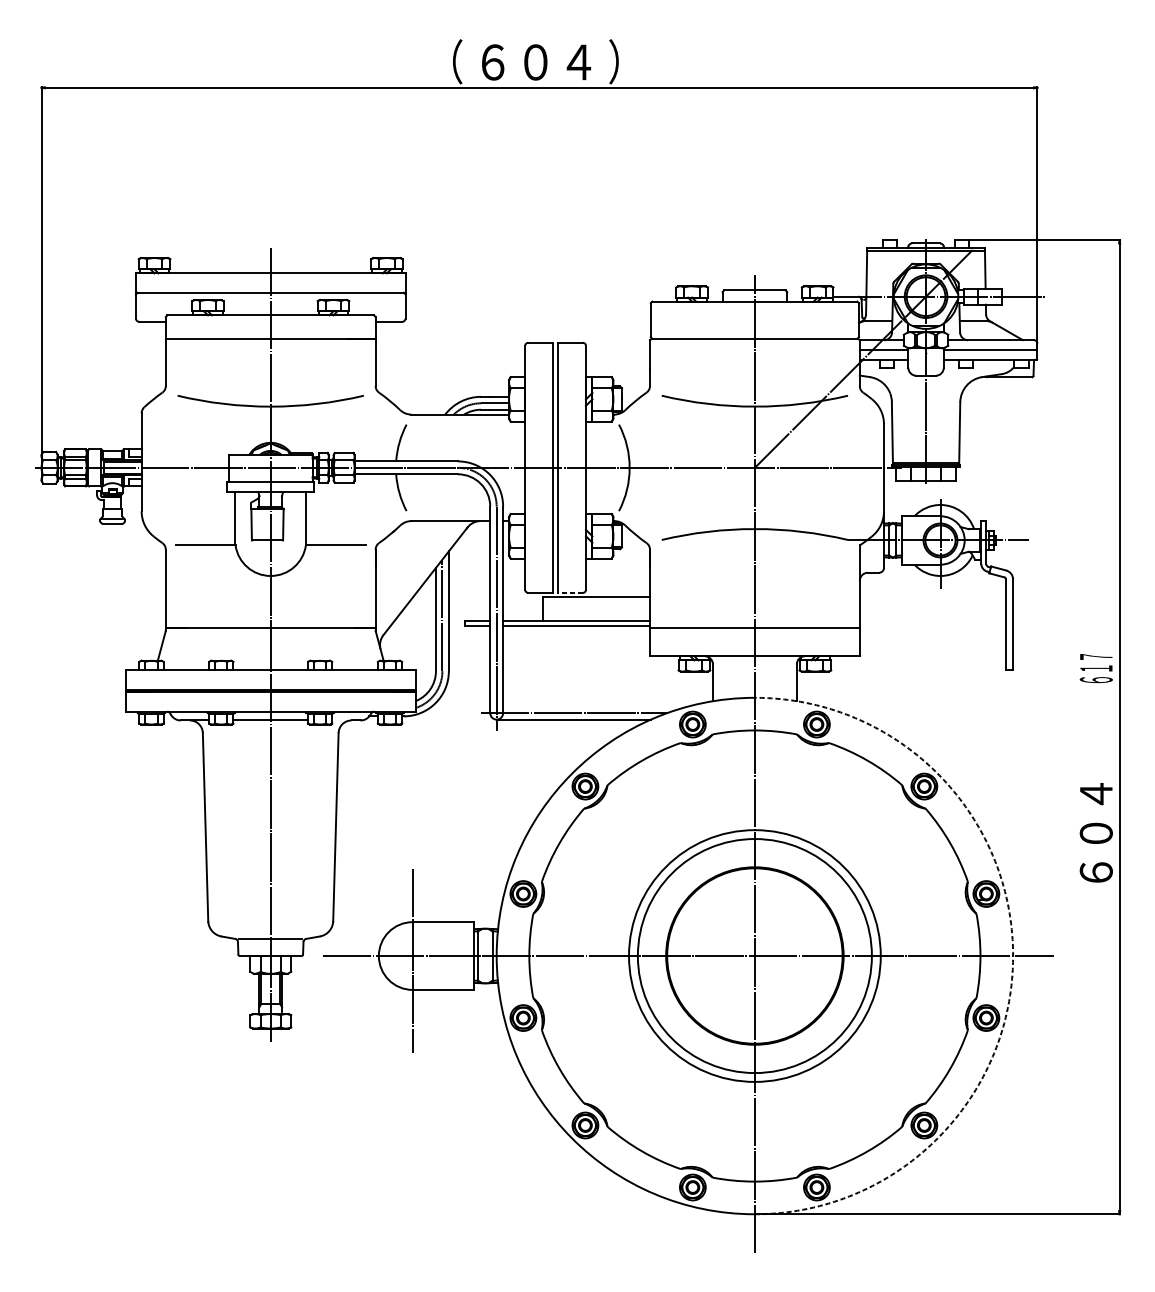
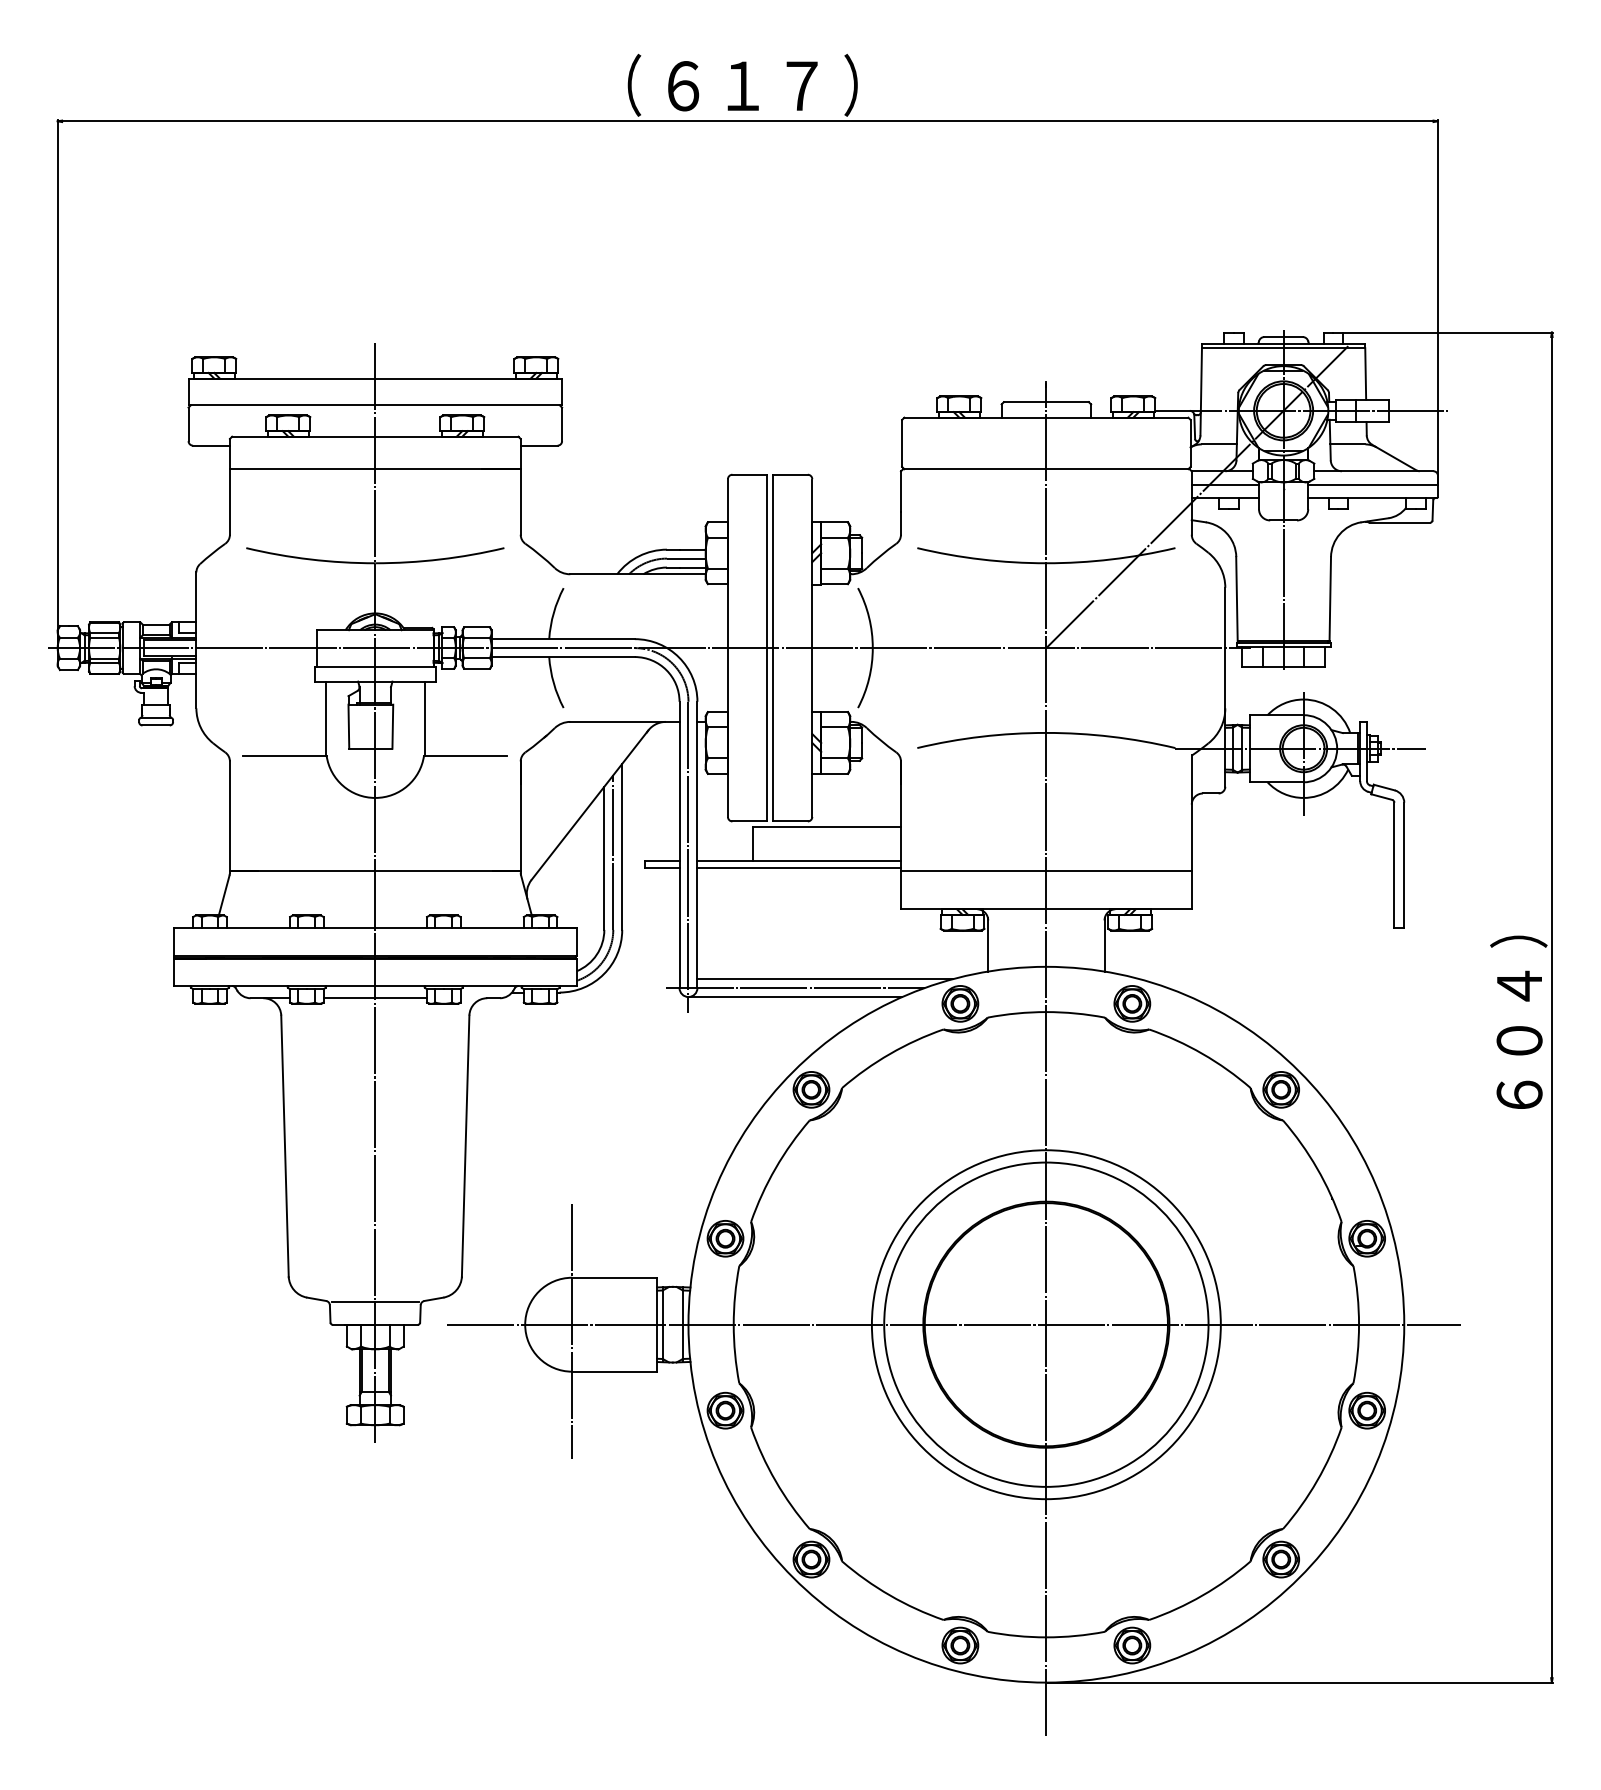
text: (557, 62) -> (772, 86), ６０４ -> ６１７
line: (570, 592) -> (790, 821), dashed -> solid
text: (1095, 668) -> (1518, 926), ６１７ -> ）
line: (595, 706) -> (825, 979), added
text: (1096, 832) -> (1519, 1039), moved
arc: (1013, 955) -> (1404, 1324), dashed -> solid

